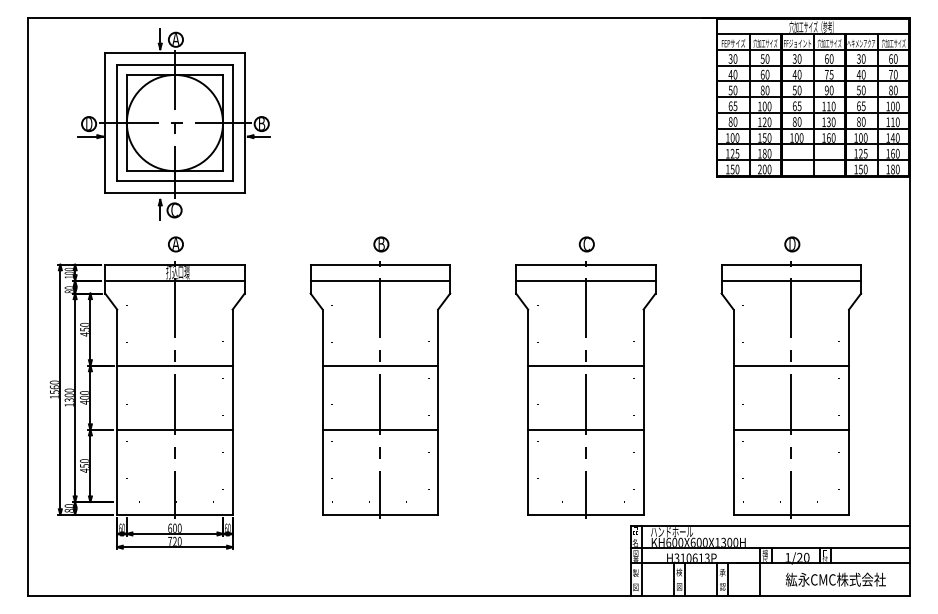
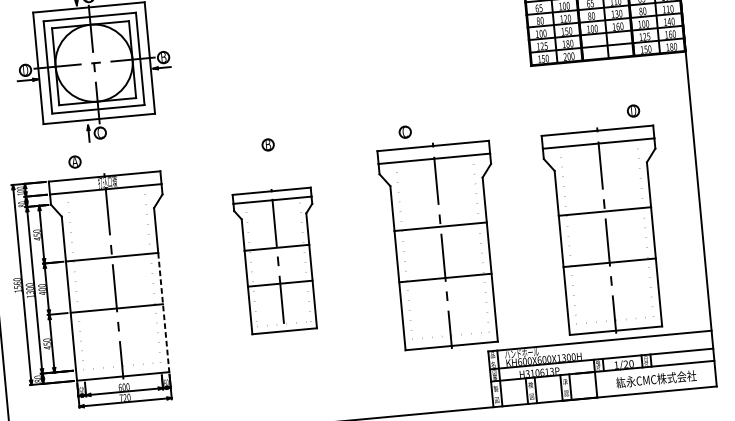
part: (175, 244) -> (74, 162), moved
part: (586, 244) -> (404, 132), moved
part: (792, 244) -> (633, 111), moved
part: (380, 389) -> (278, 260), size x0.7
line: (232, 440) -> (163, 312), solid -> dashed

